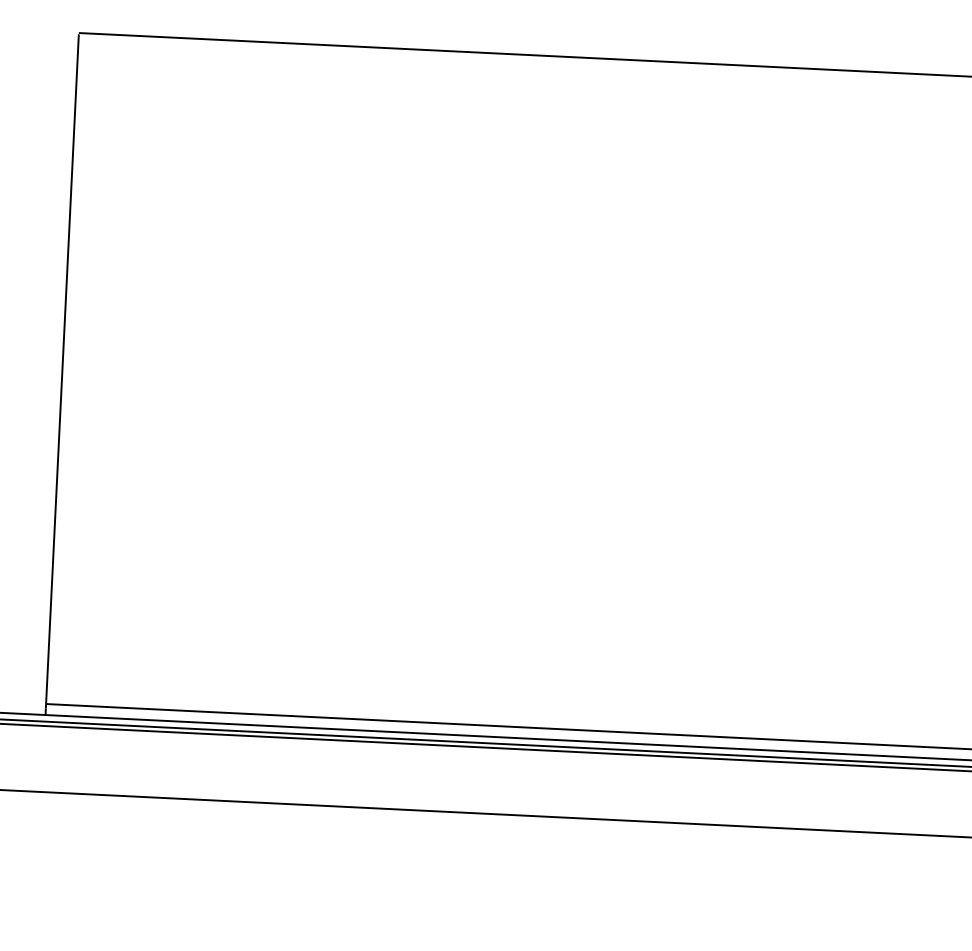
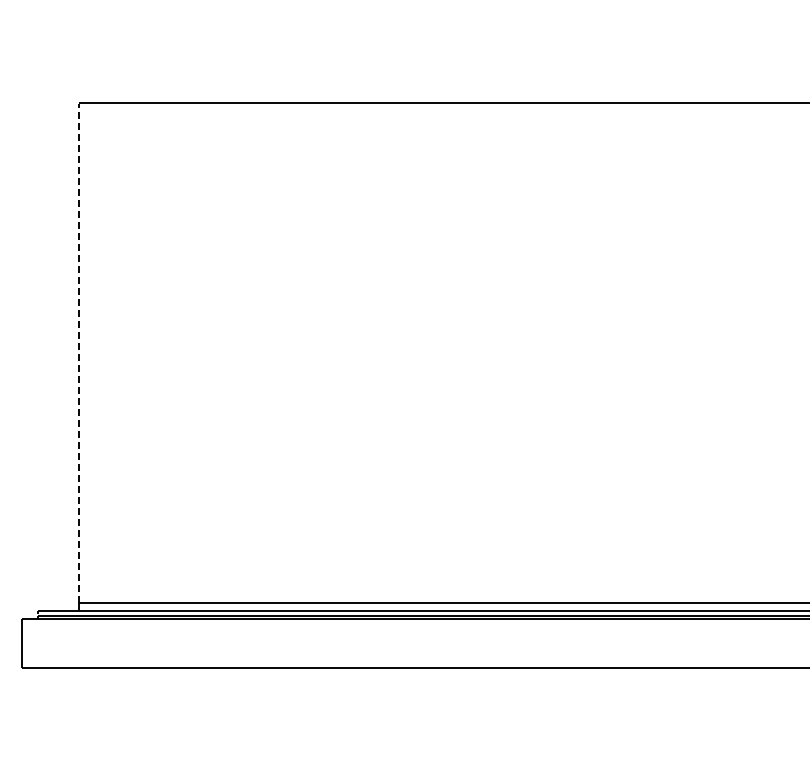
line: (62, 369) -> (79, 353), solid -> dashed

